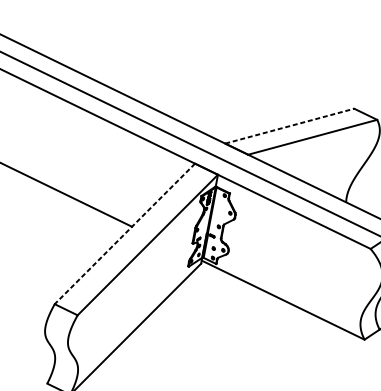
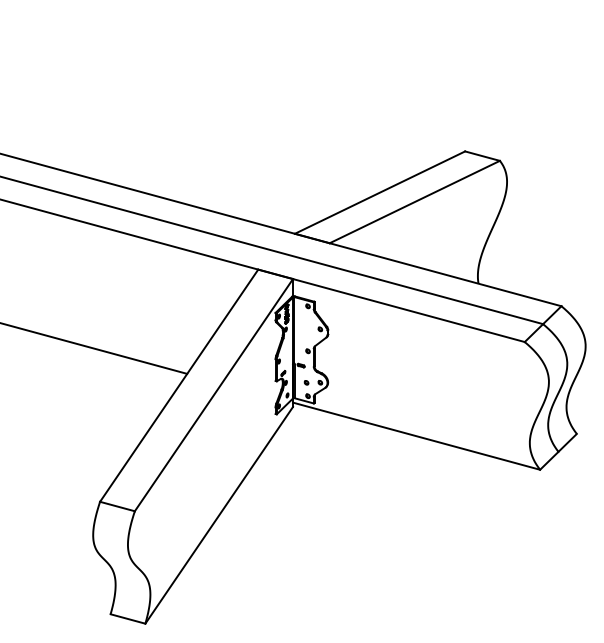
line: (290, 126) -> (380, 192), dashed -> solid
line: (124, 234) -> (178, 386), dashed -> solid

